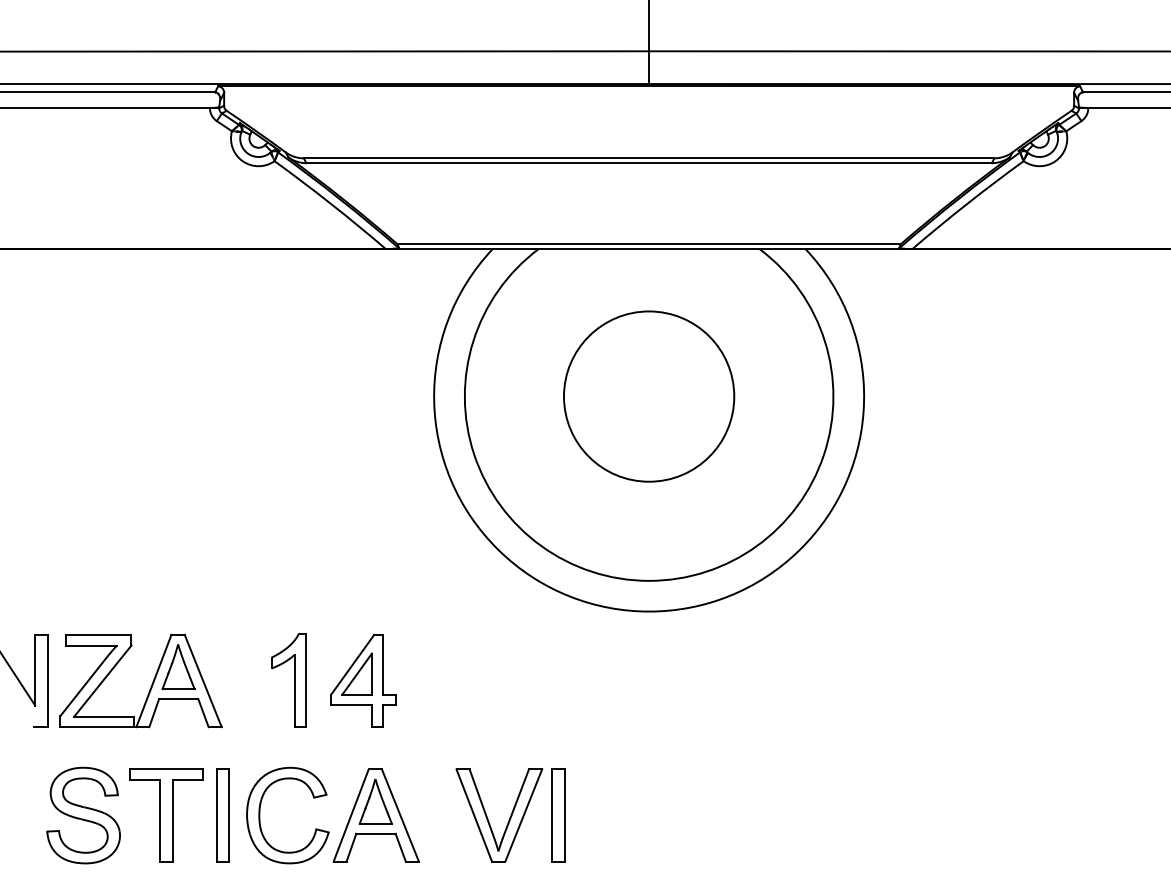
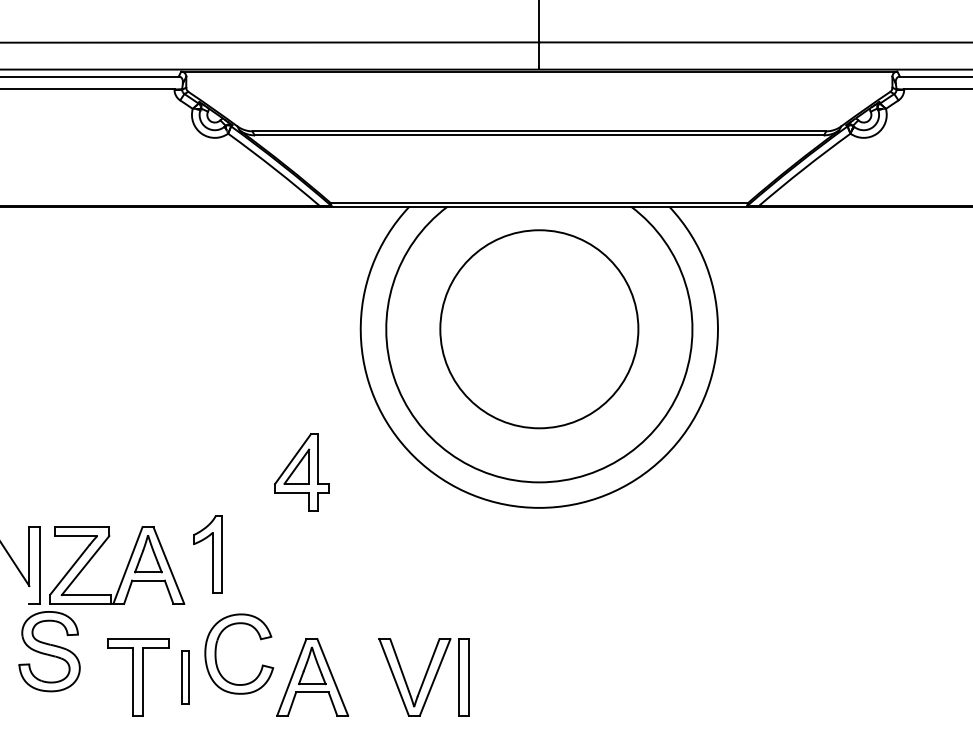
circle: (648, 396) -> (538, 329), size x1.4
part: (288, 680) -> (207, 554), moved
part: (363, 680) -> (302, 472), moved
part: (83, 815) -> (49, 651), moved
part: (222, 815) -> (184, 677), size x0.7
part: (260, 815) -> (216, 654), moved

